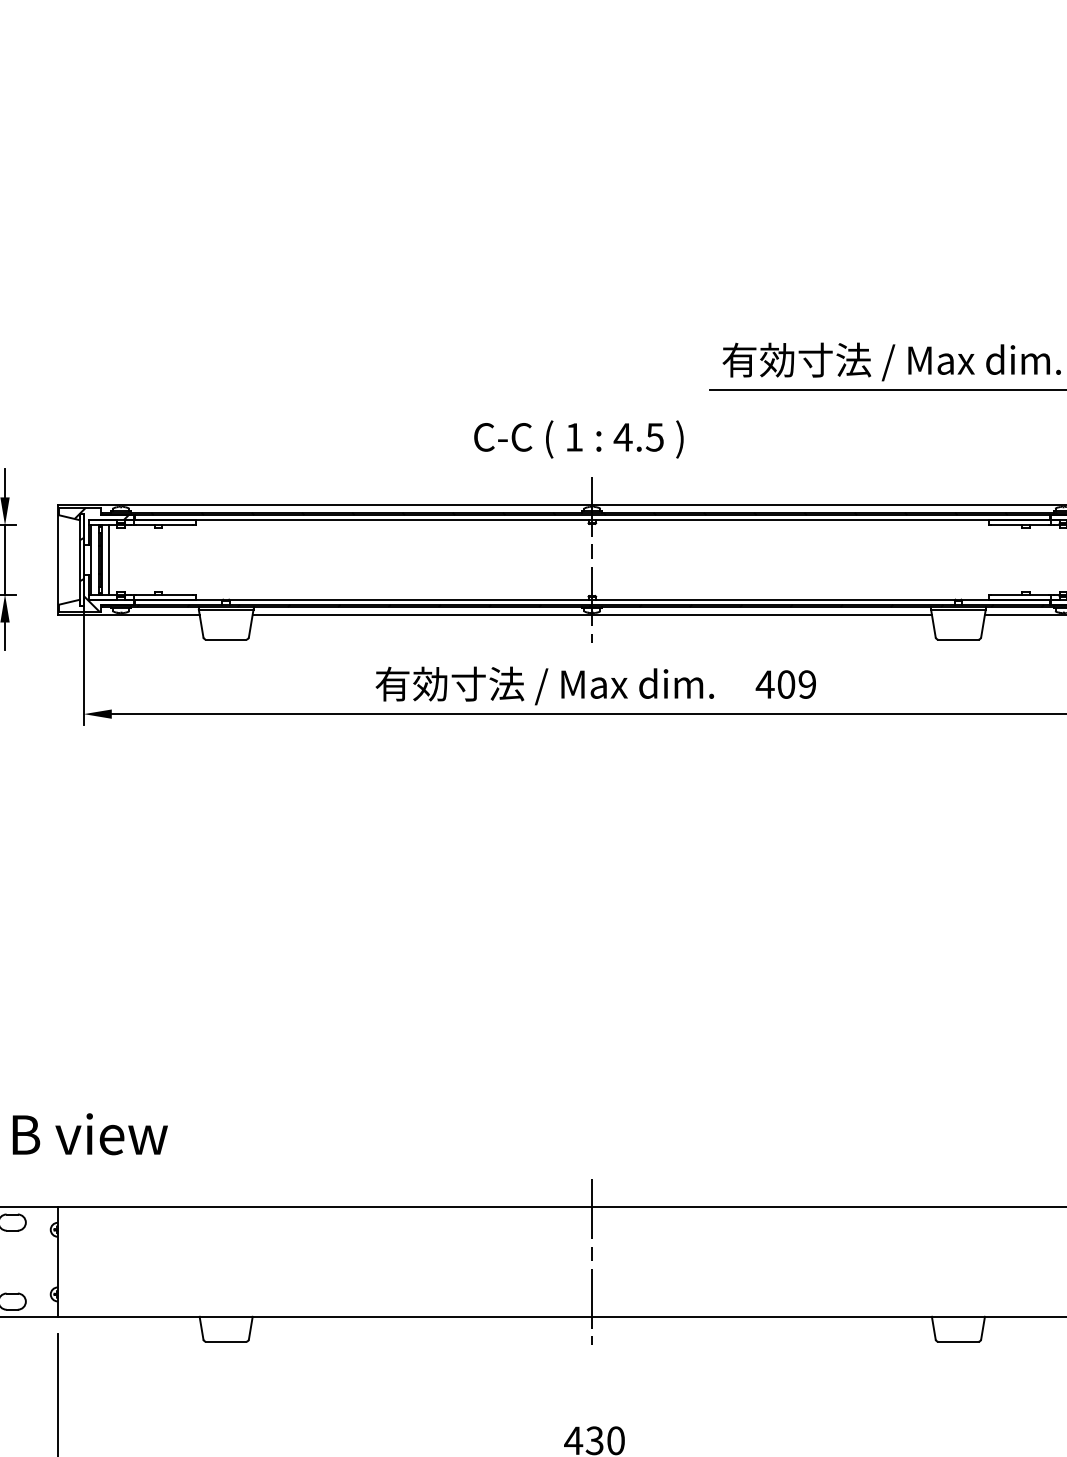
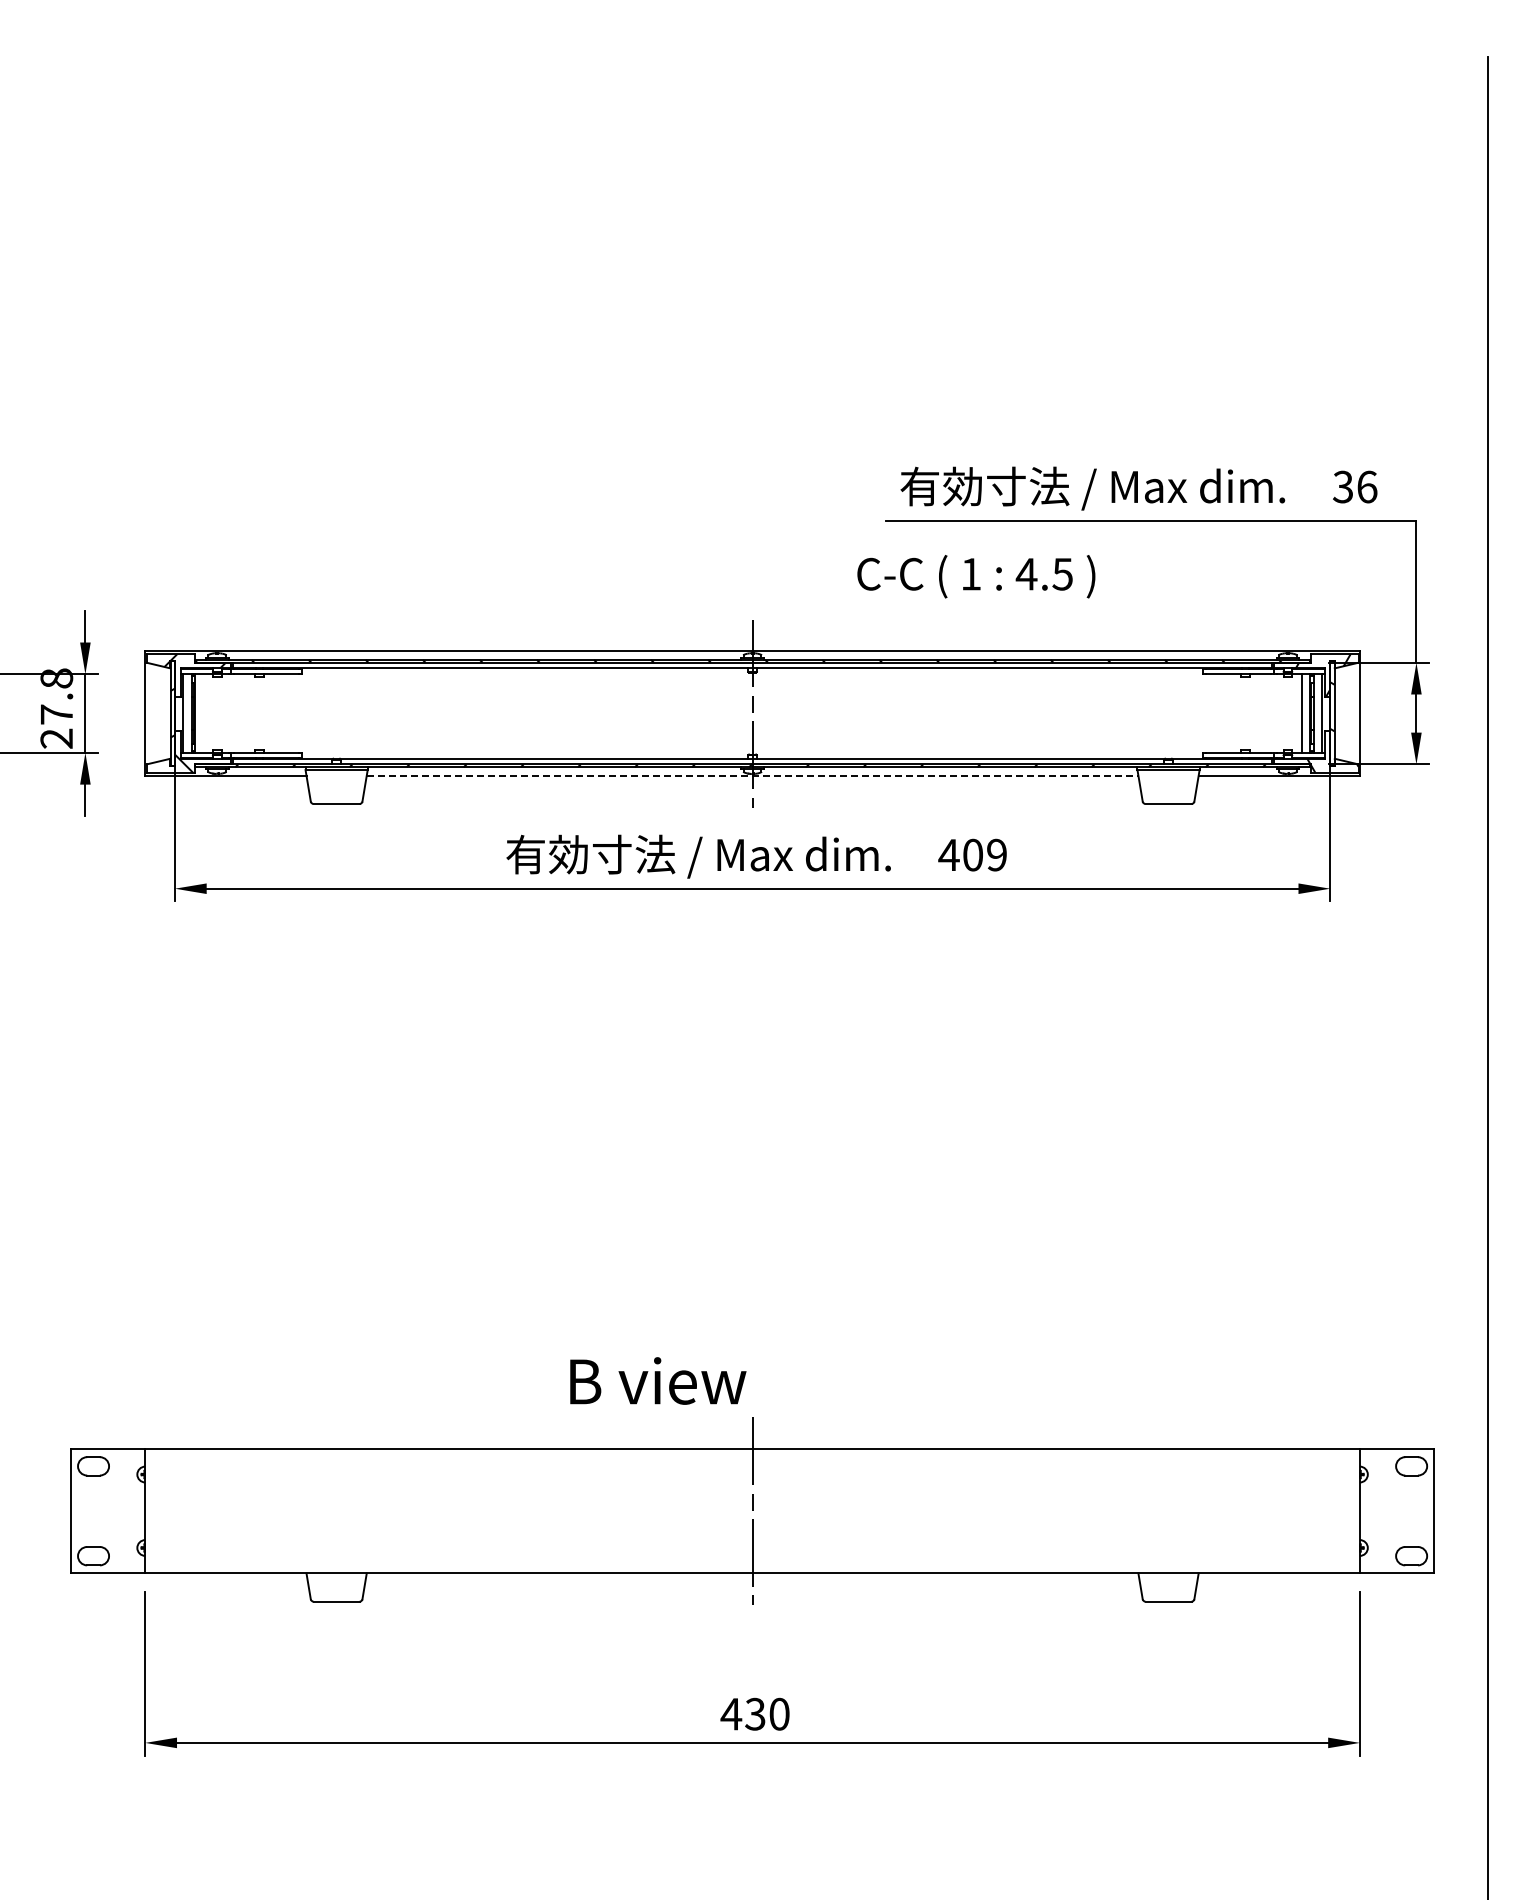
text: (579, 439) -> (976, 576), moved
line: (108, 559) -> (203, 713), removed
line: (592, 614) -> (752, 775), solid -> dashed
text: (90, 1133) -> (658, 1380), moved

